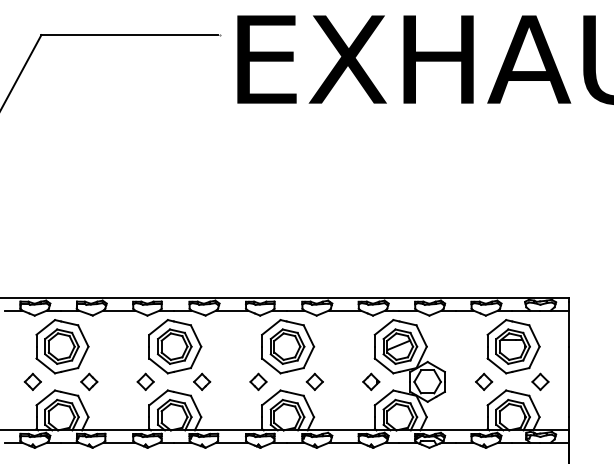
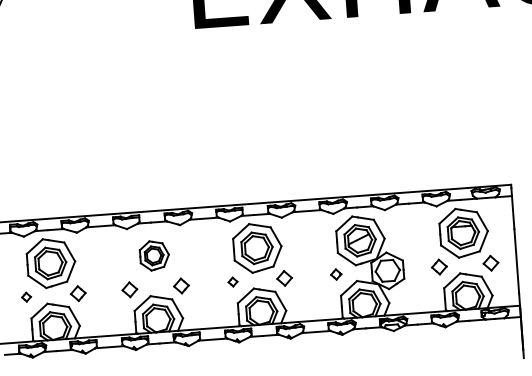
part: (175, 346) -> (154, 255), size x0.6
part: (32, 381) -> (26, 297), size x0.6
part: (258, 381) -> (233, 281), size x0.6
part: (371, 381) -> (336, 274), size x0.7

